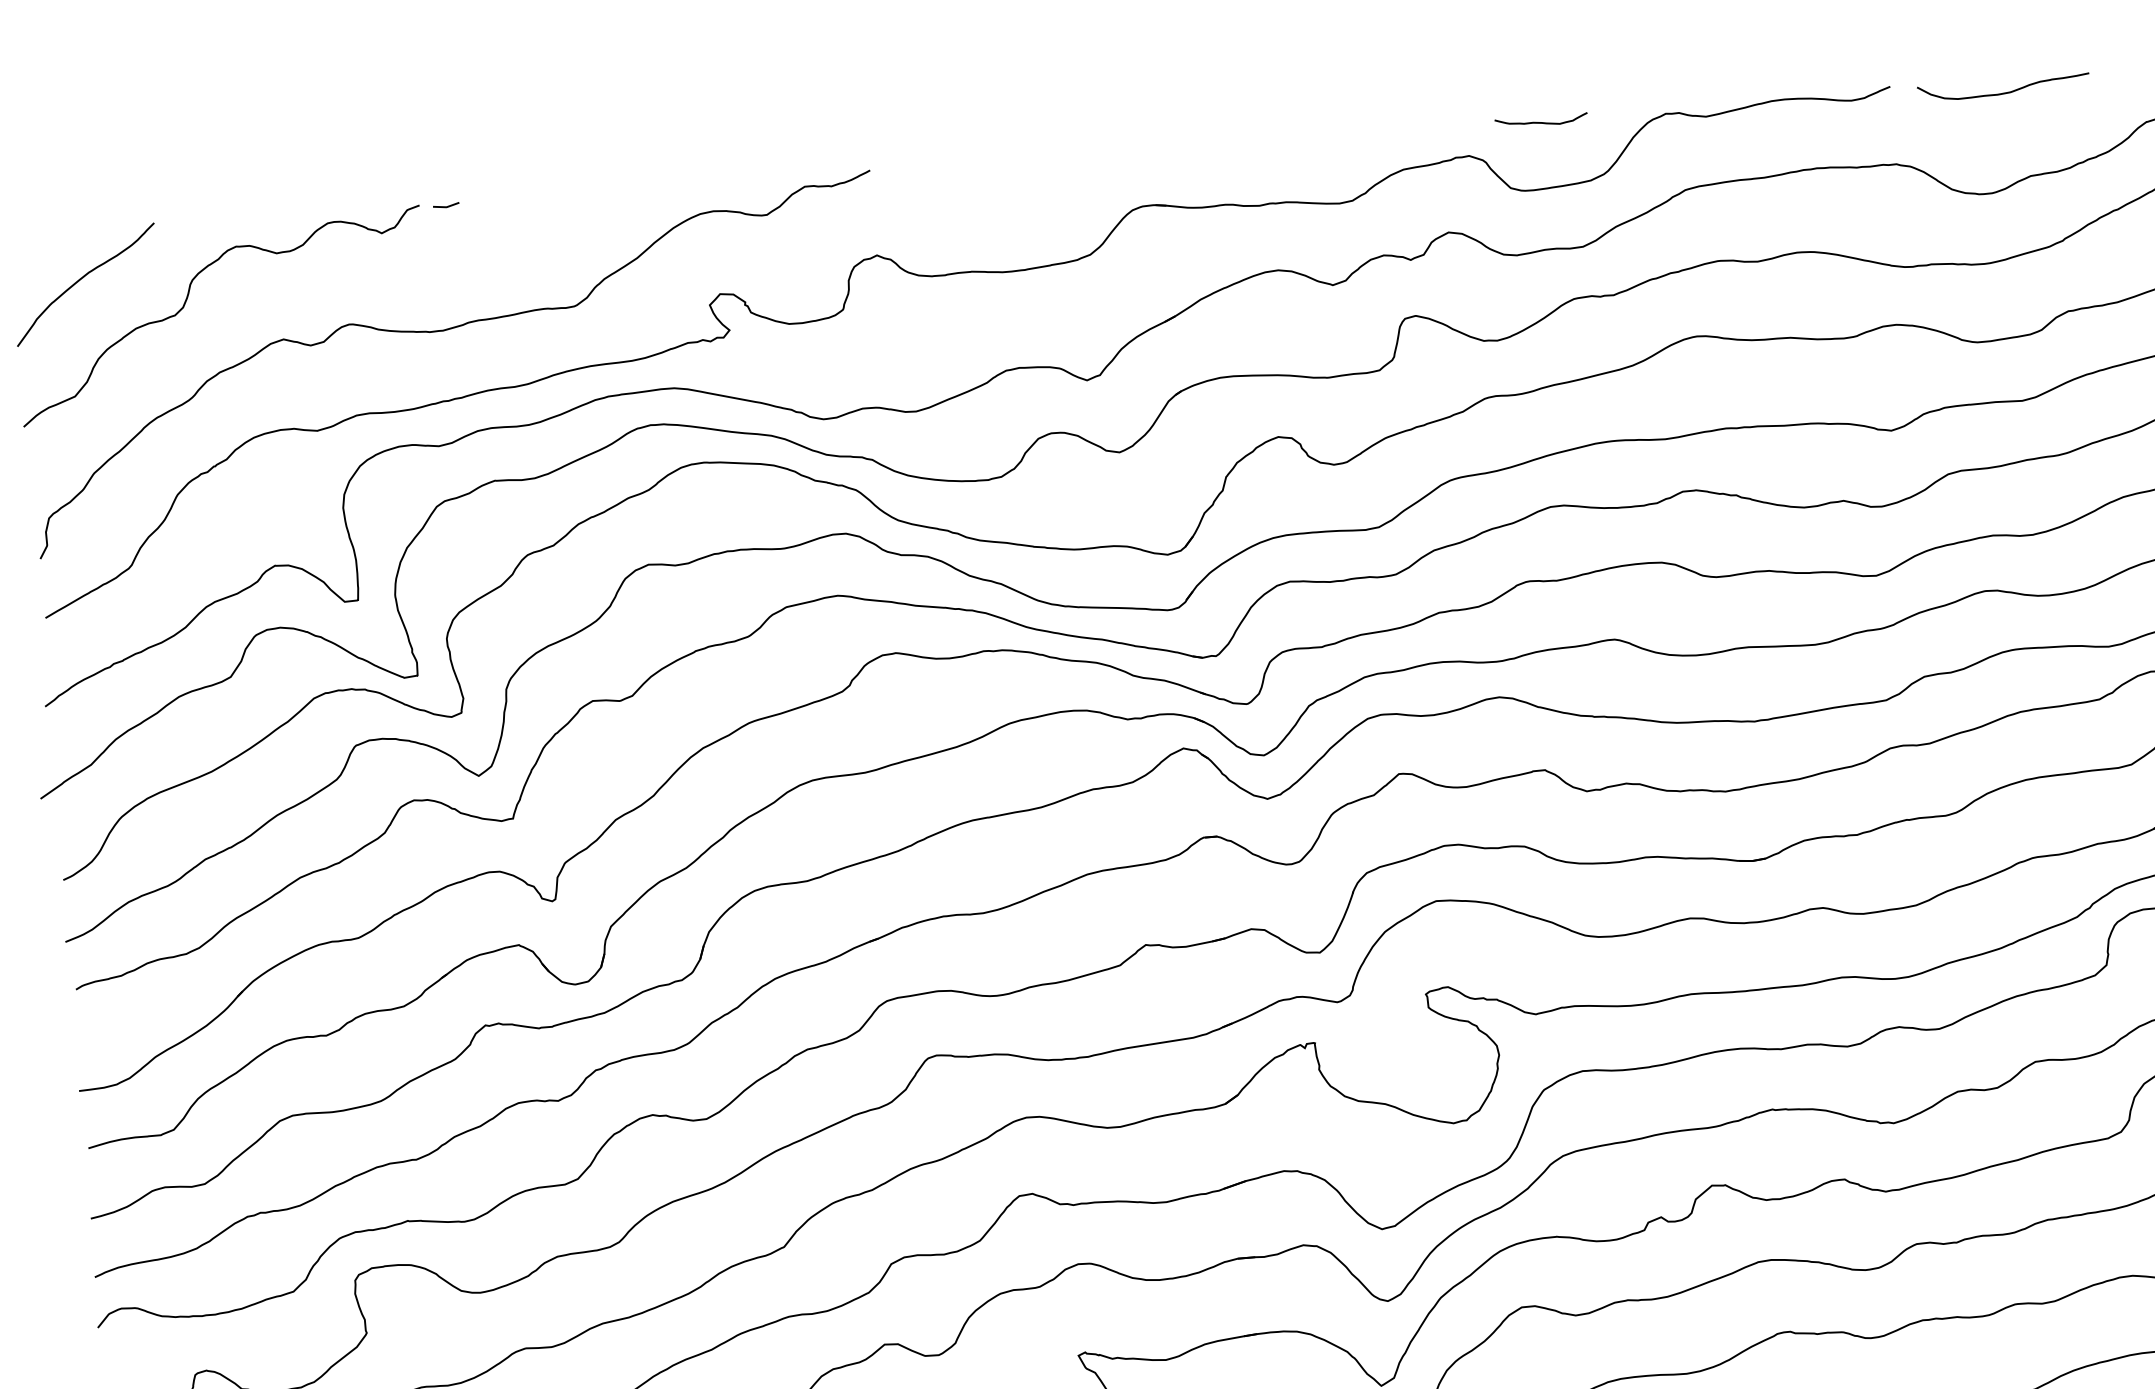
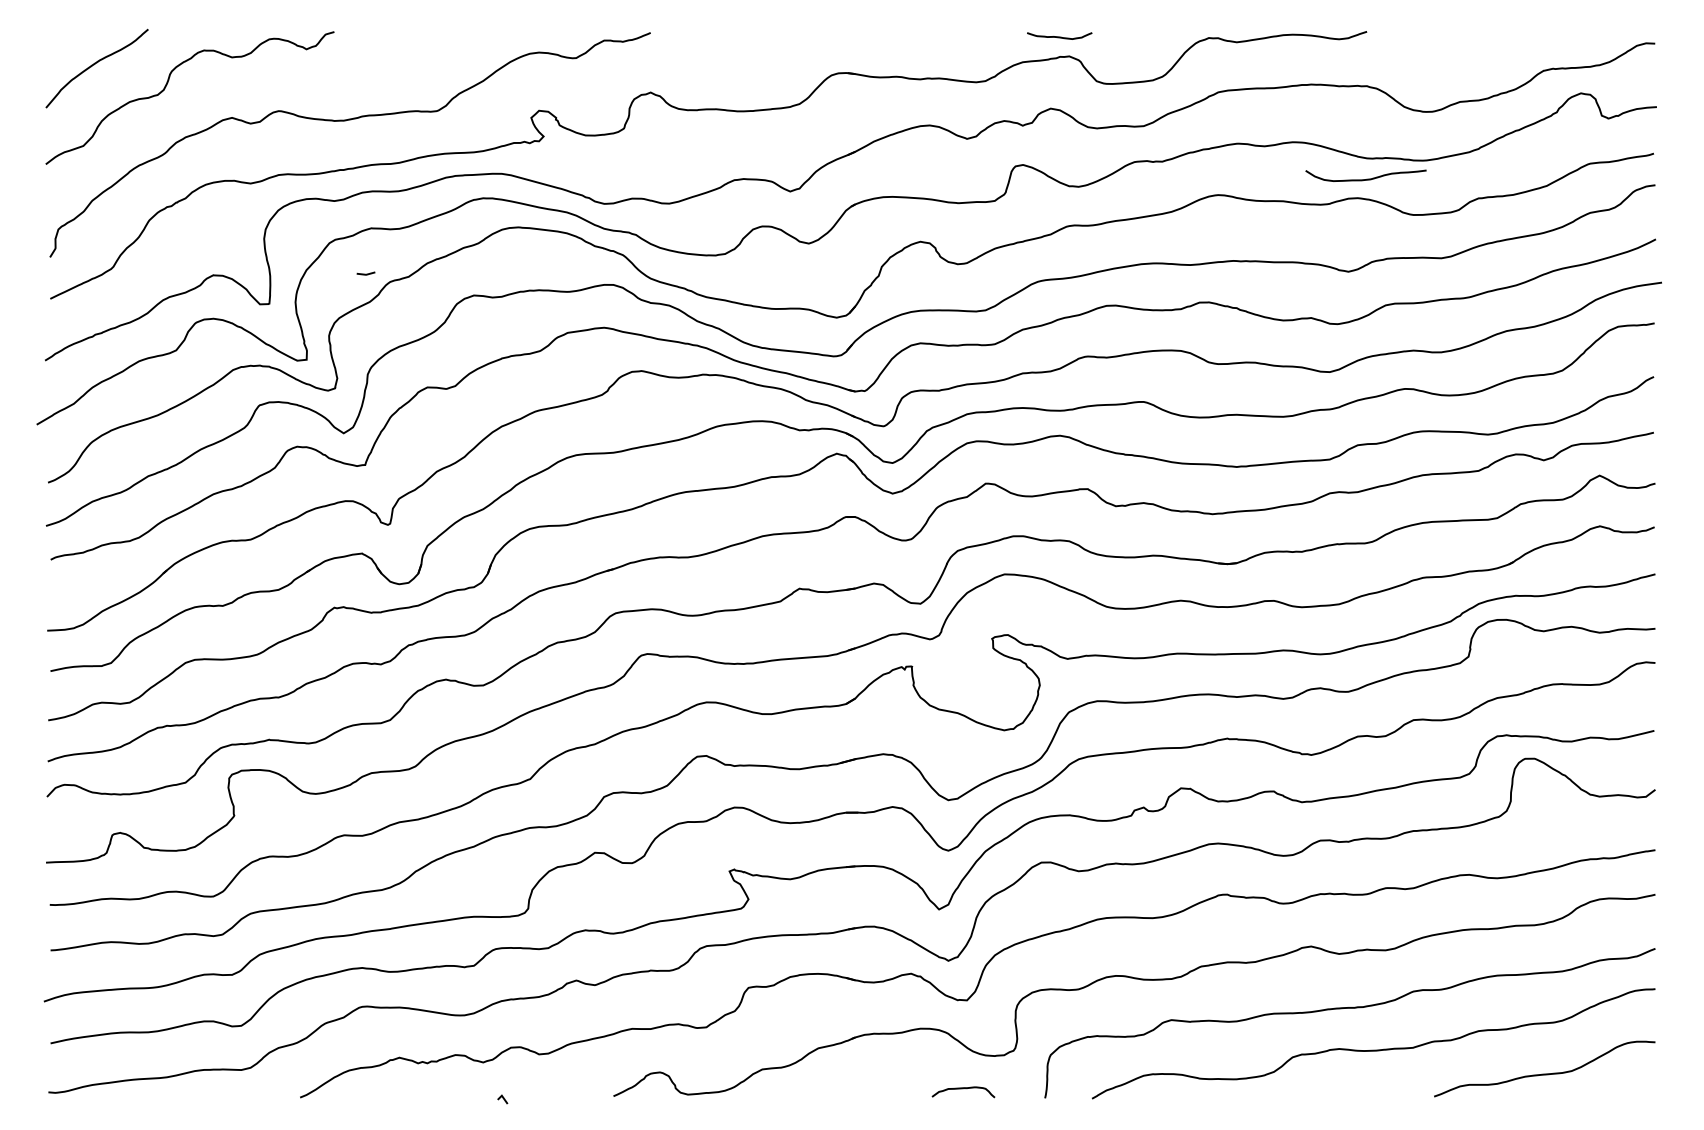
curve: (2004, 91) -> (1366, 178), moved
curve: (1541, 121) -> (1059, 36), moved
line: (445, 205) -> (365, 273), moved

